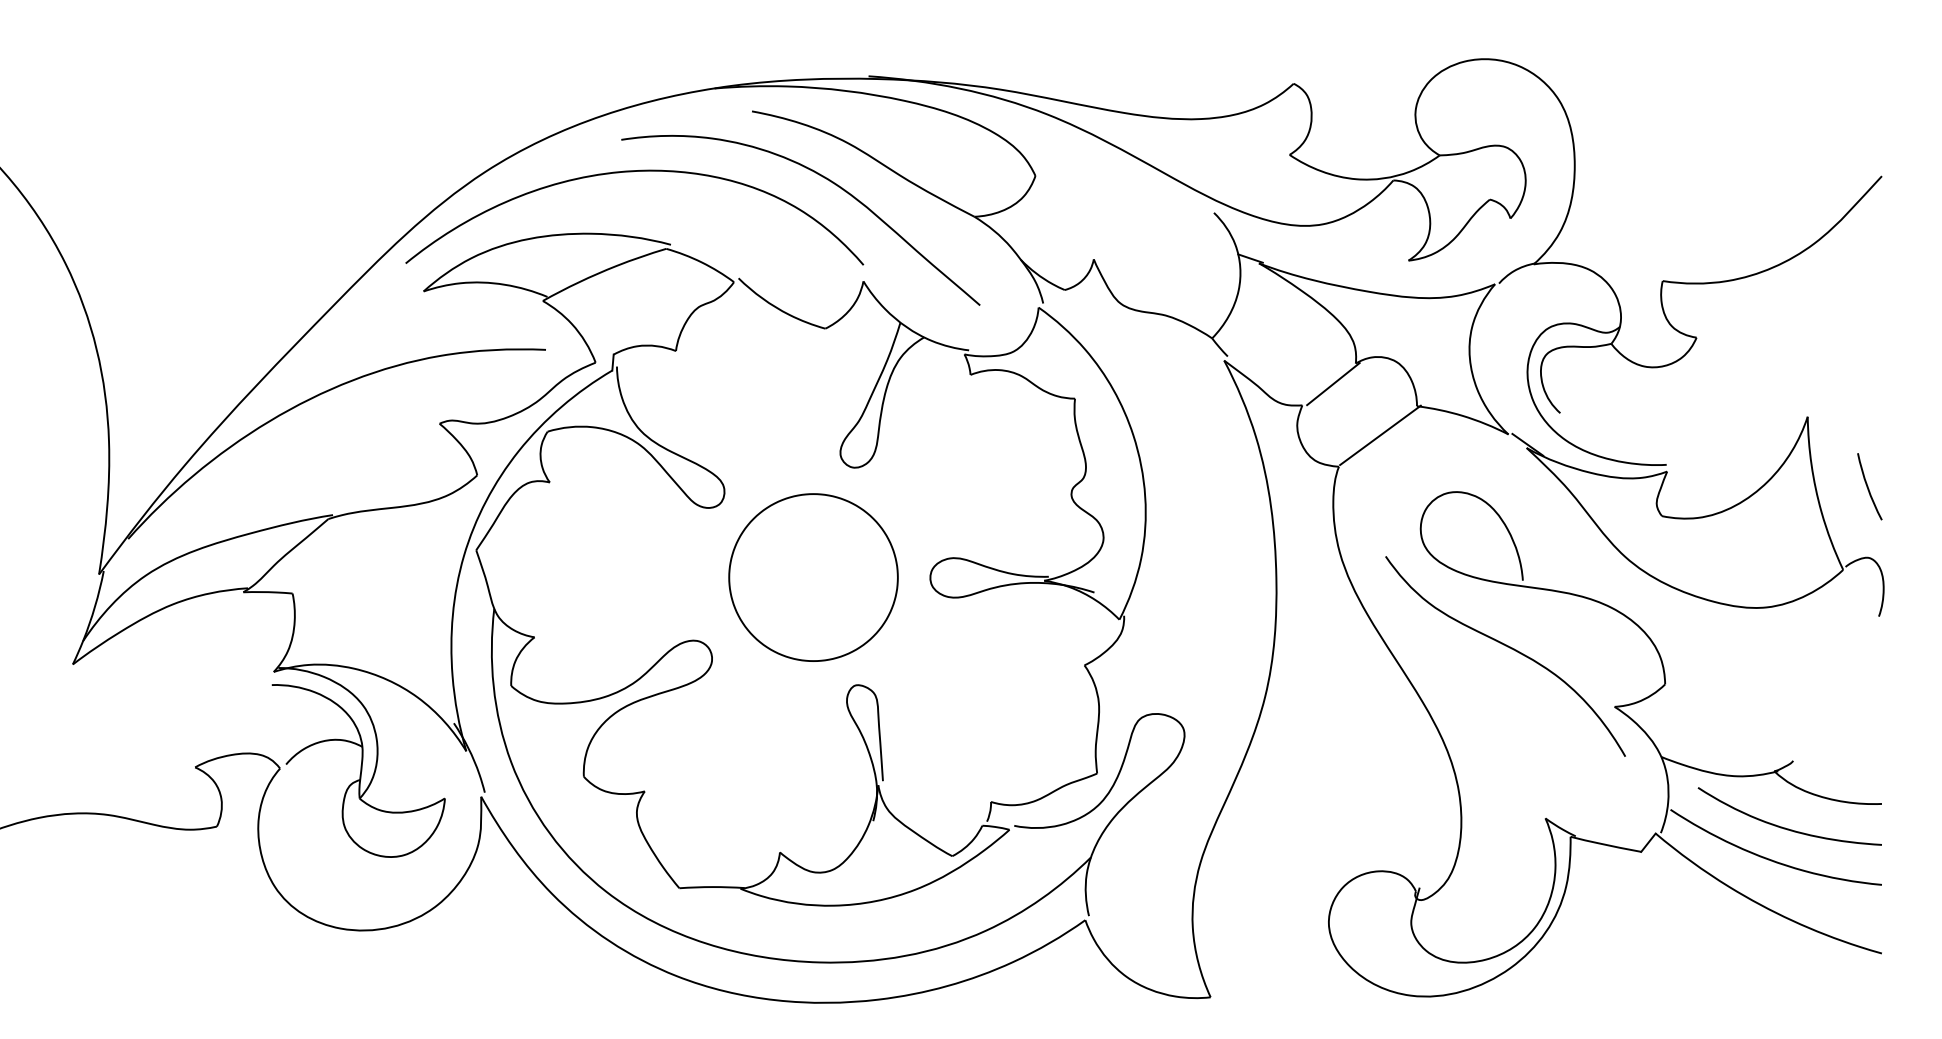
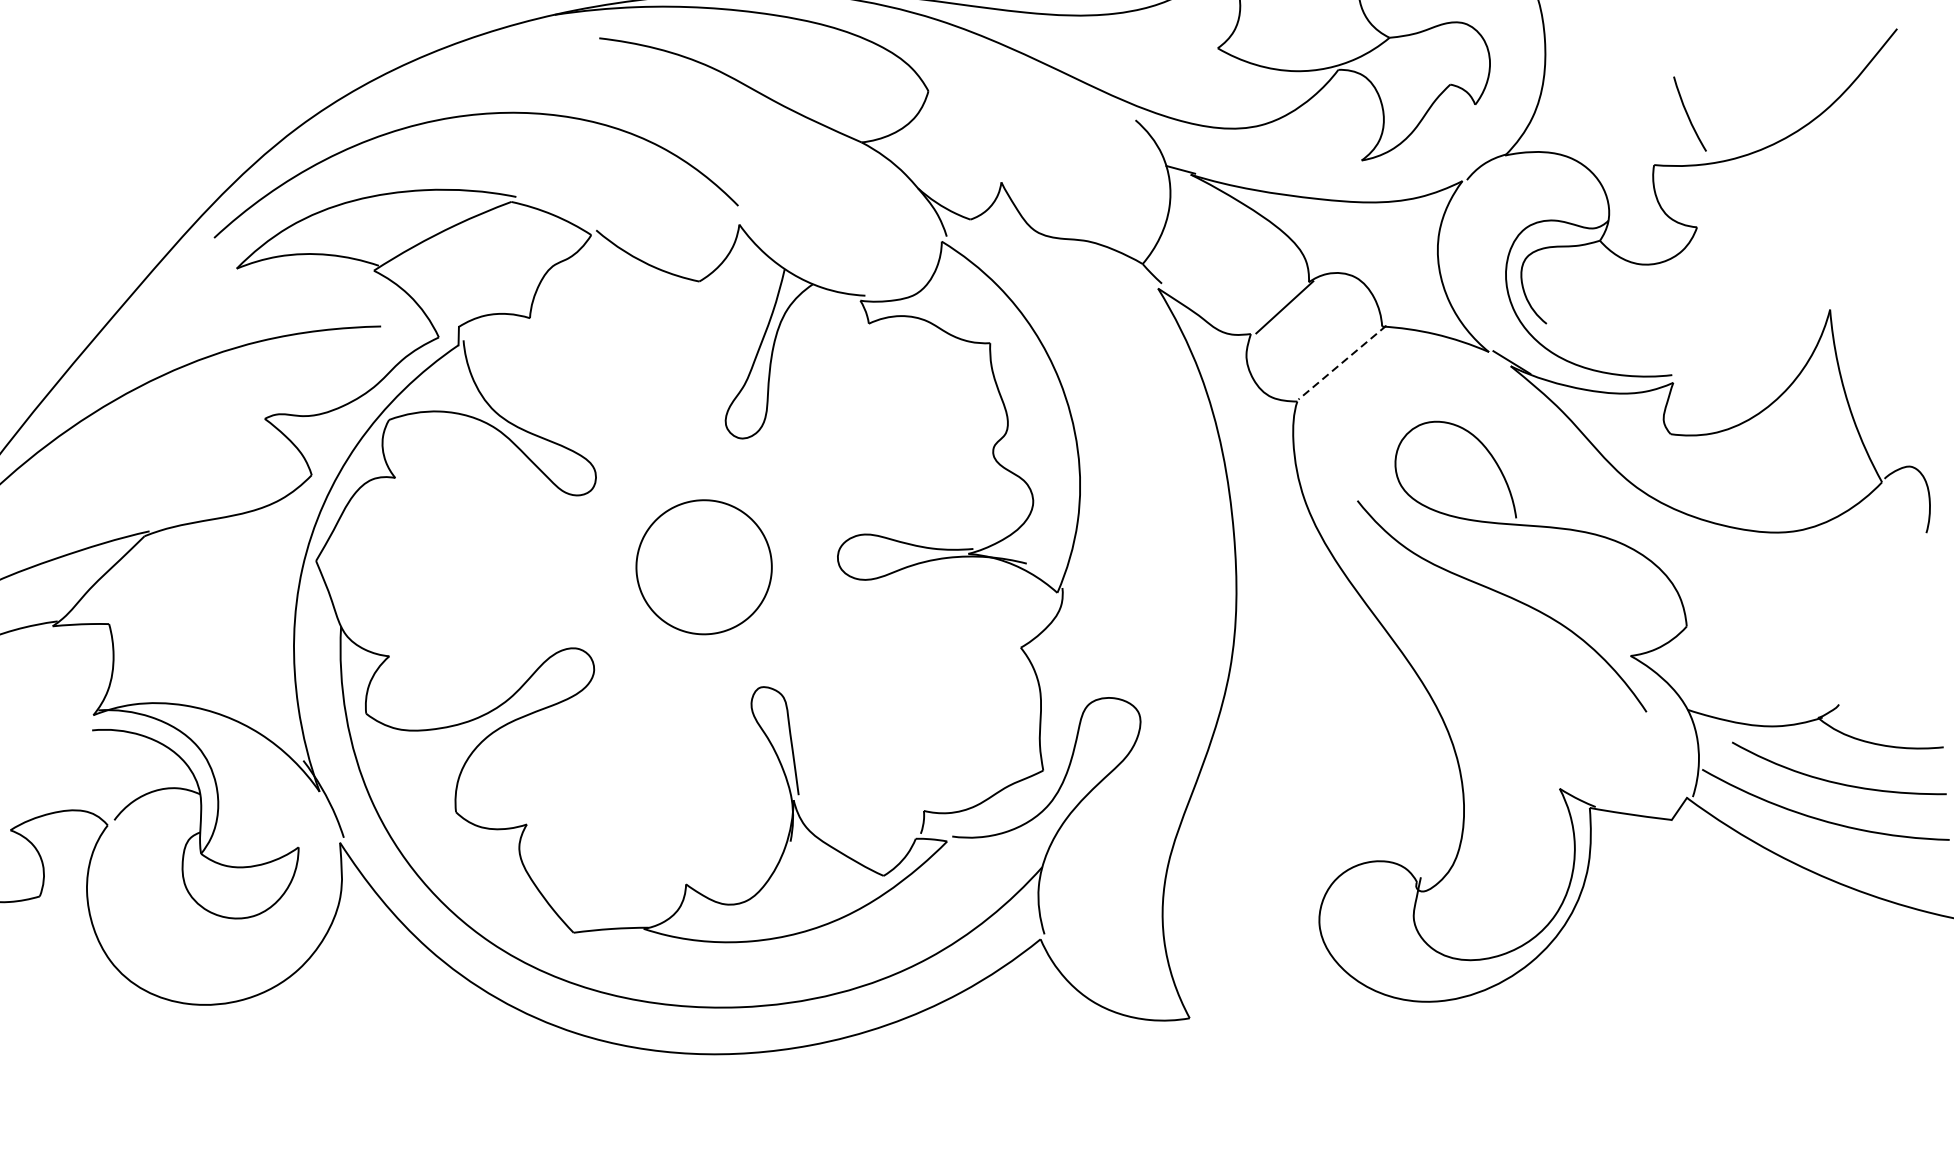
curve: (827, 180) -> (690, 111), removed
line: (1380, 435) -> (1342, 362), solid -> dashed
curve: (1868, 486) -> (1688, 113), moved
part: (813, 577) -> (704, 567), size x0.7

